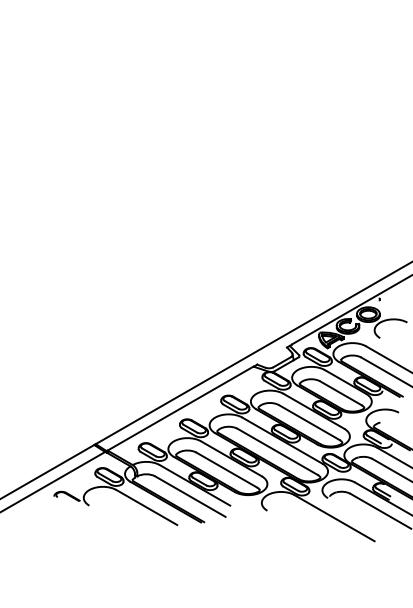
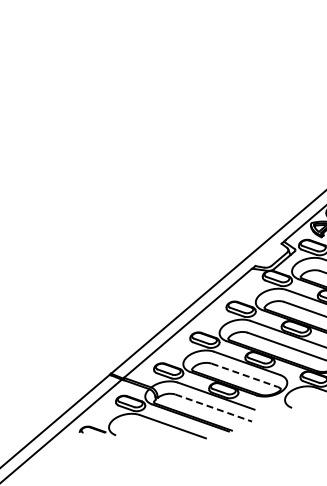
line: (227, 470) -> (245, 375), solid -> dashed
line: (190, 496) -> (213, 407), solid -> dashed

